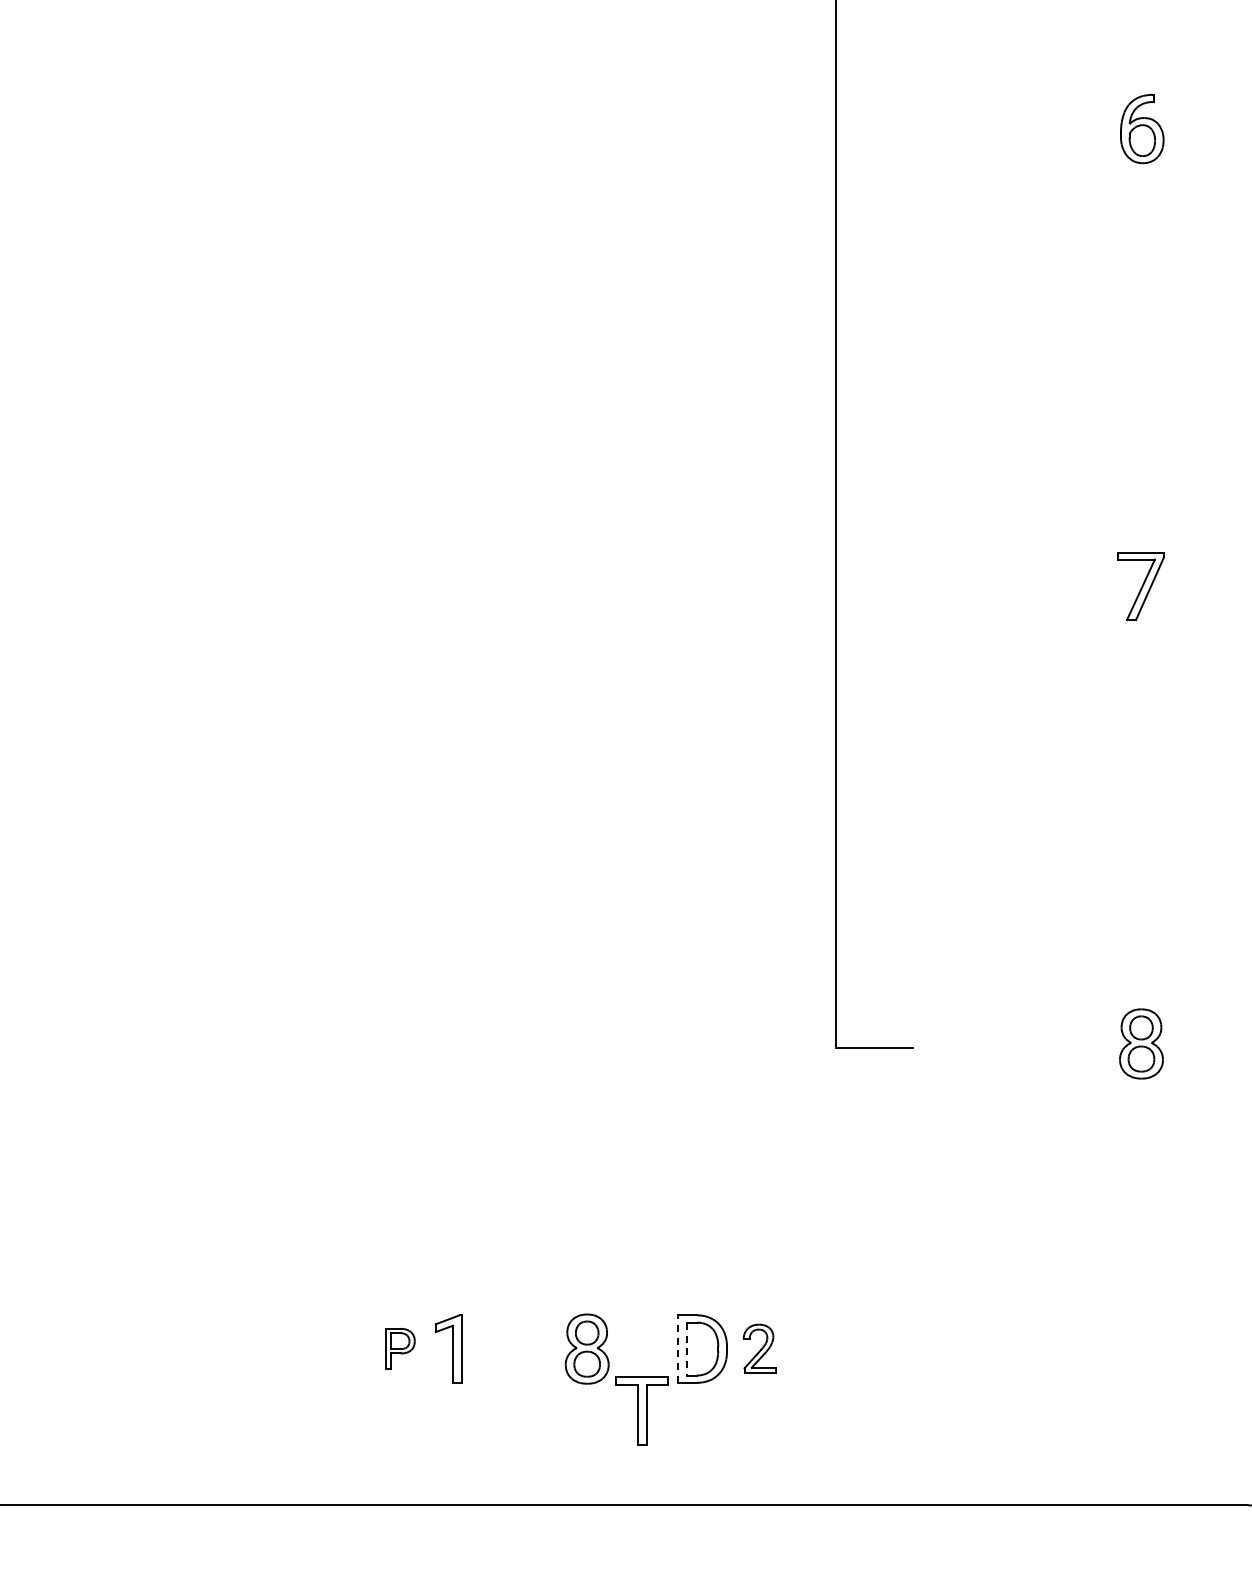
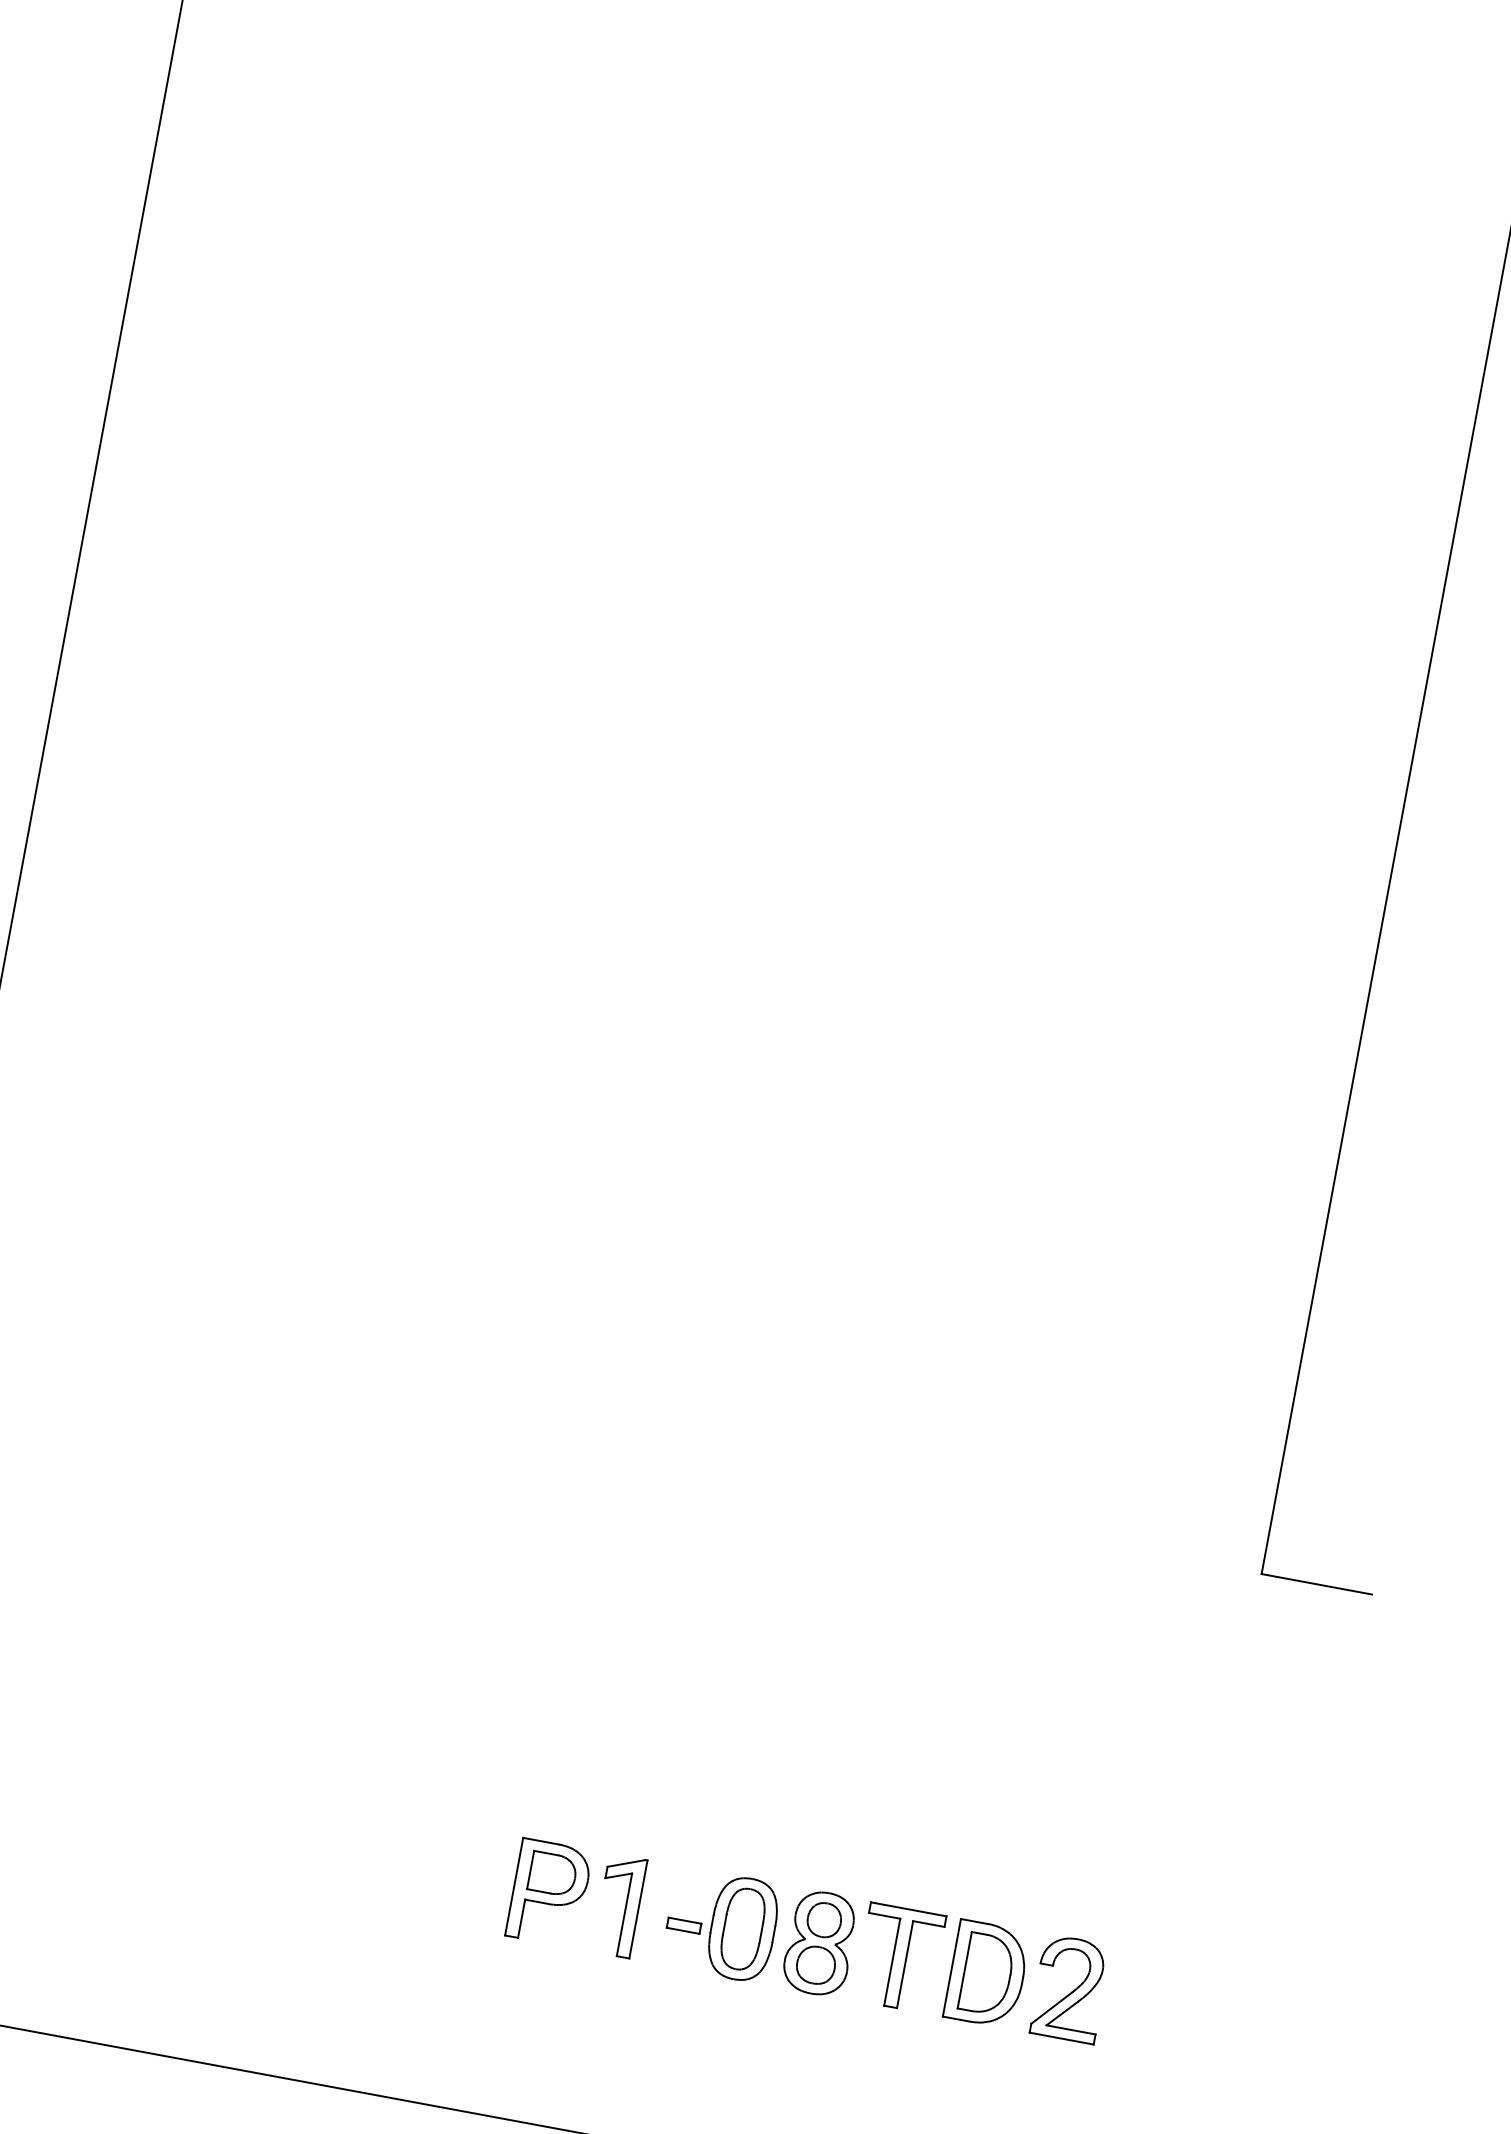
part: (400, 1348) -> (550, 1892), size x1.67
part: (519, 1348) -> (722, 1924), added
part: (759, 1348) -> (1069, 1988), size x1.43
line: (678, 1349) -> (952, 1968), dashed -> solid
line: (687, 1349) -> (965, 1970), dashed -> solid
part: (641, 1410) -> (898, 1957), moved

